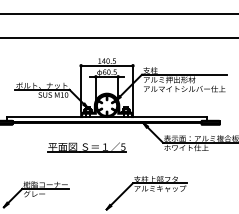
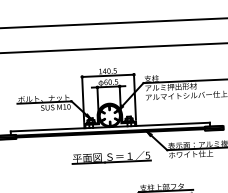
part: (86, 147) -> (111, 157), moved

